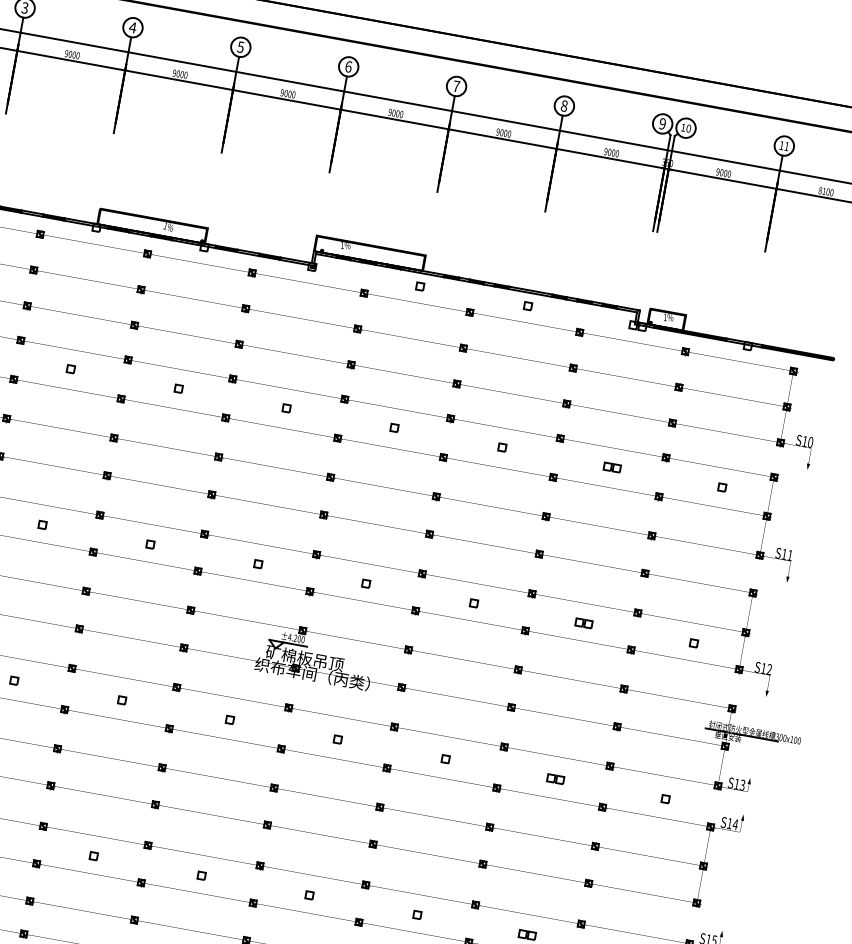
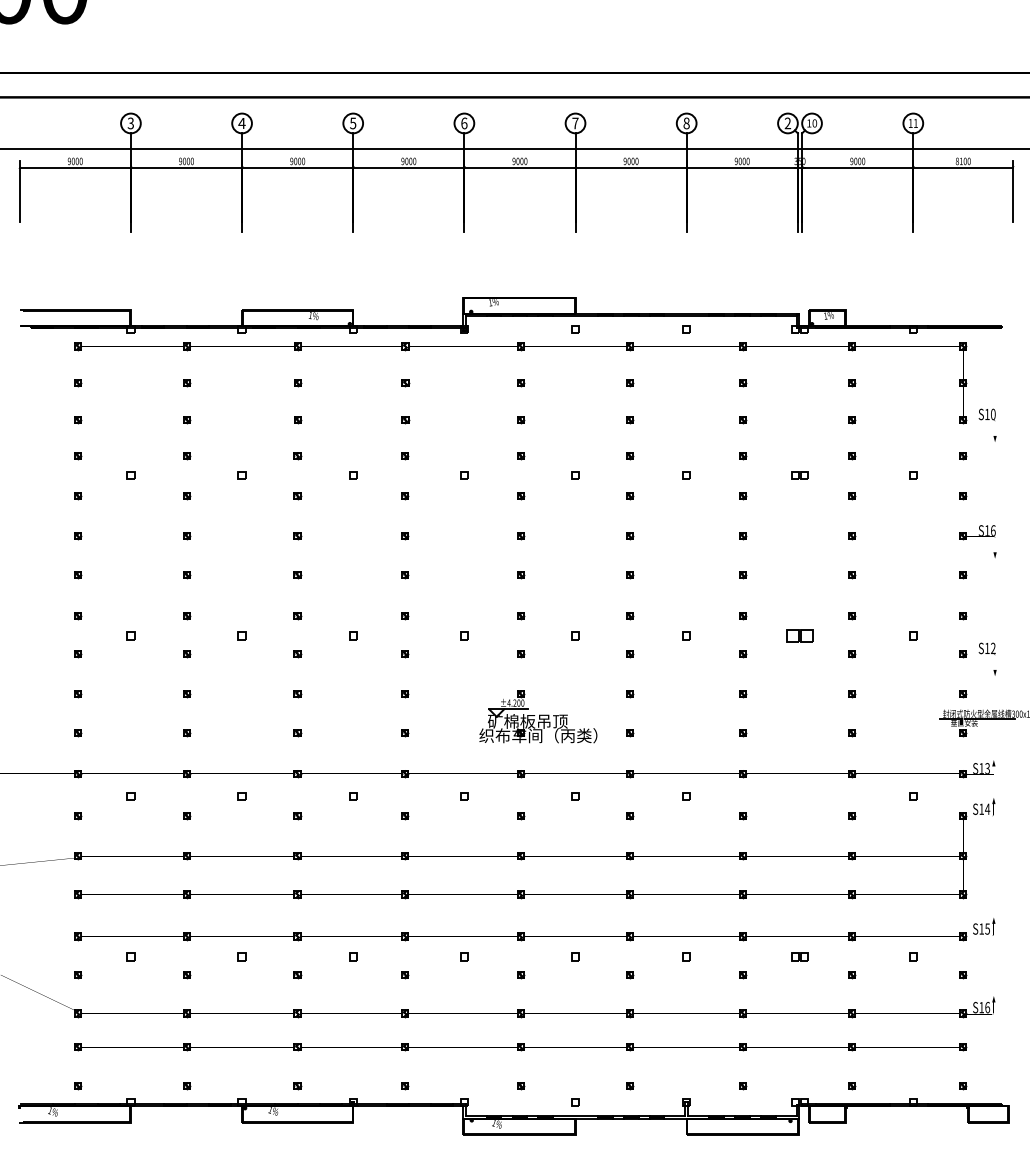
text: (662, 123) -> (787, 123), 9 -> 2
text: (790, 555) -> (993, 530), S11 -> S16
part: (583, 622) -> (799, 635), size x1.6
part: (555, 779) -> (799, 796), removed

